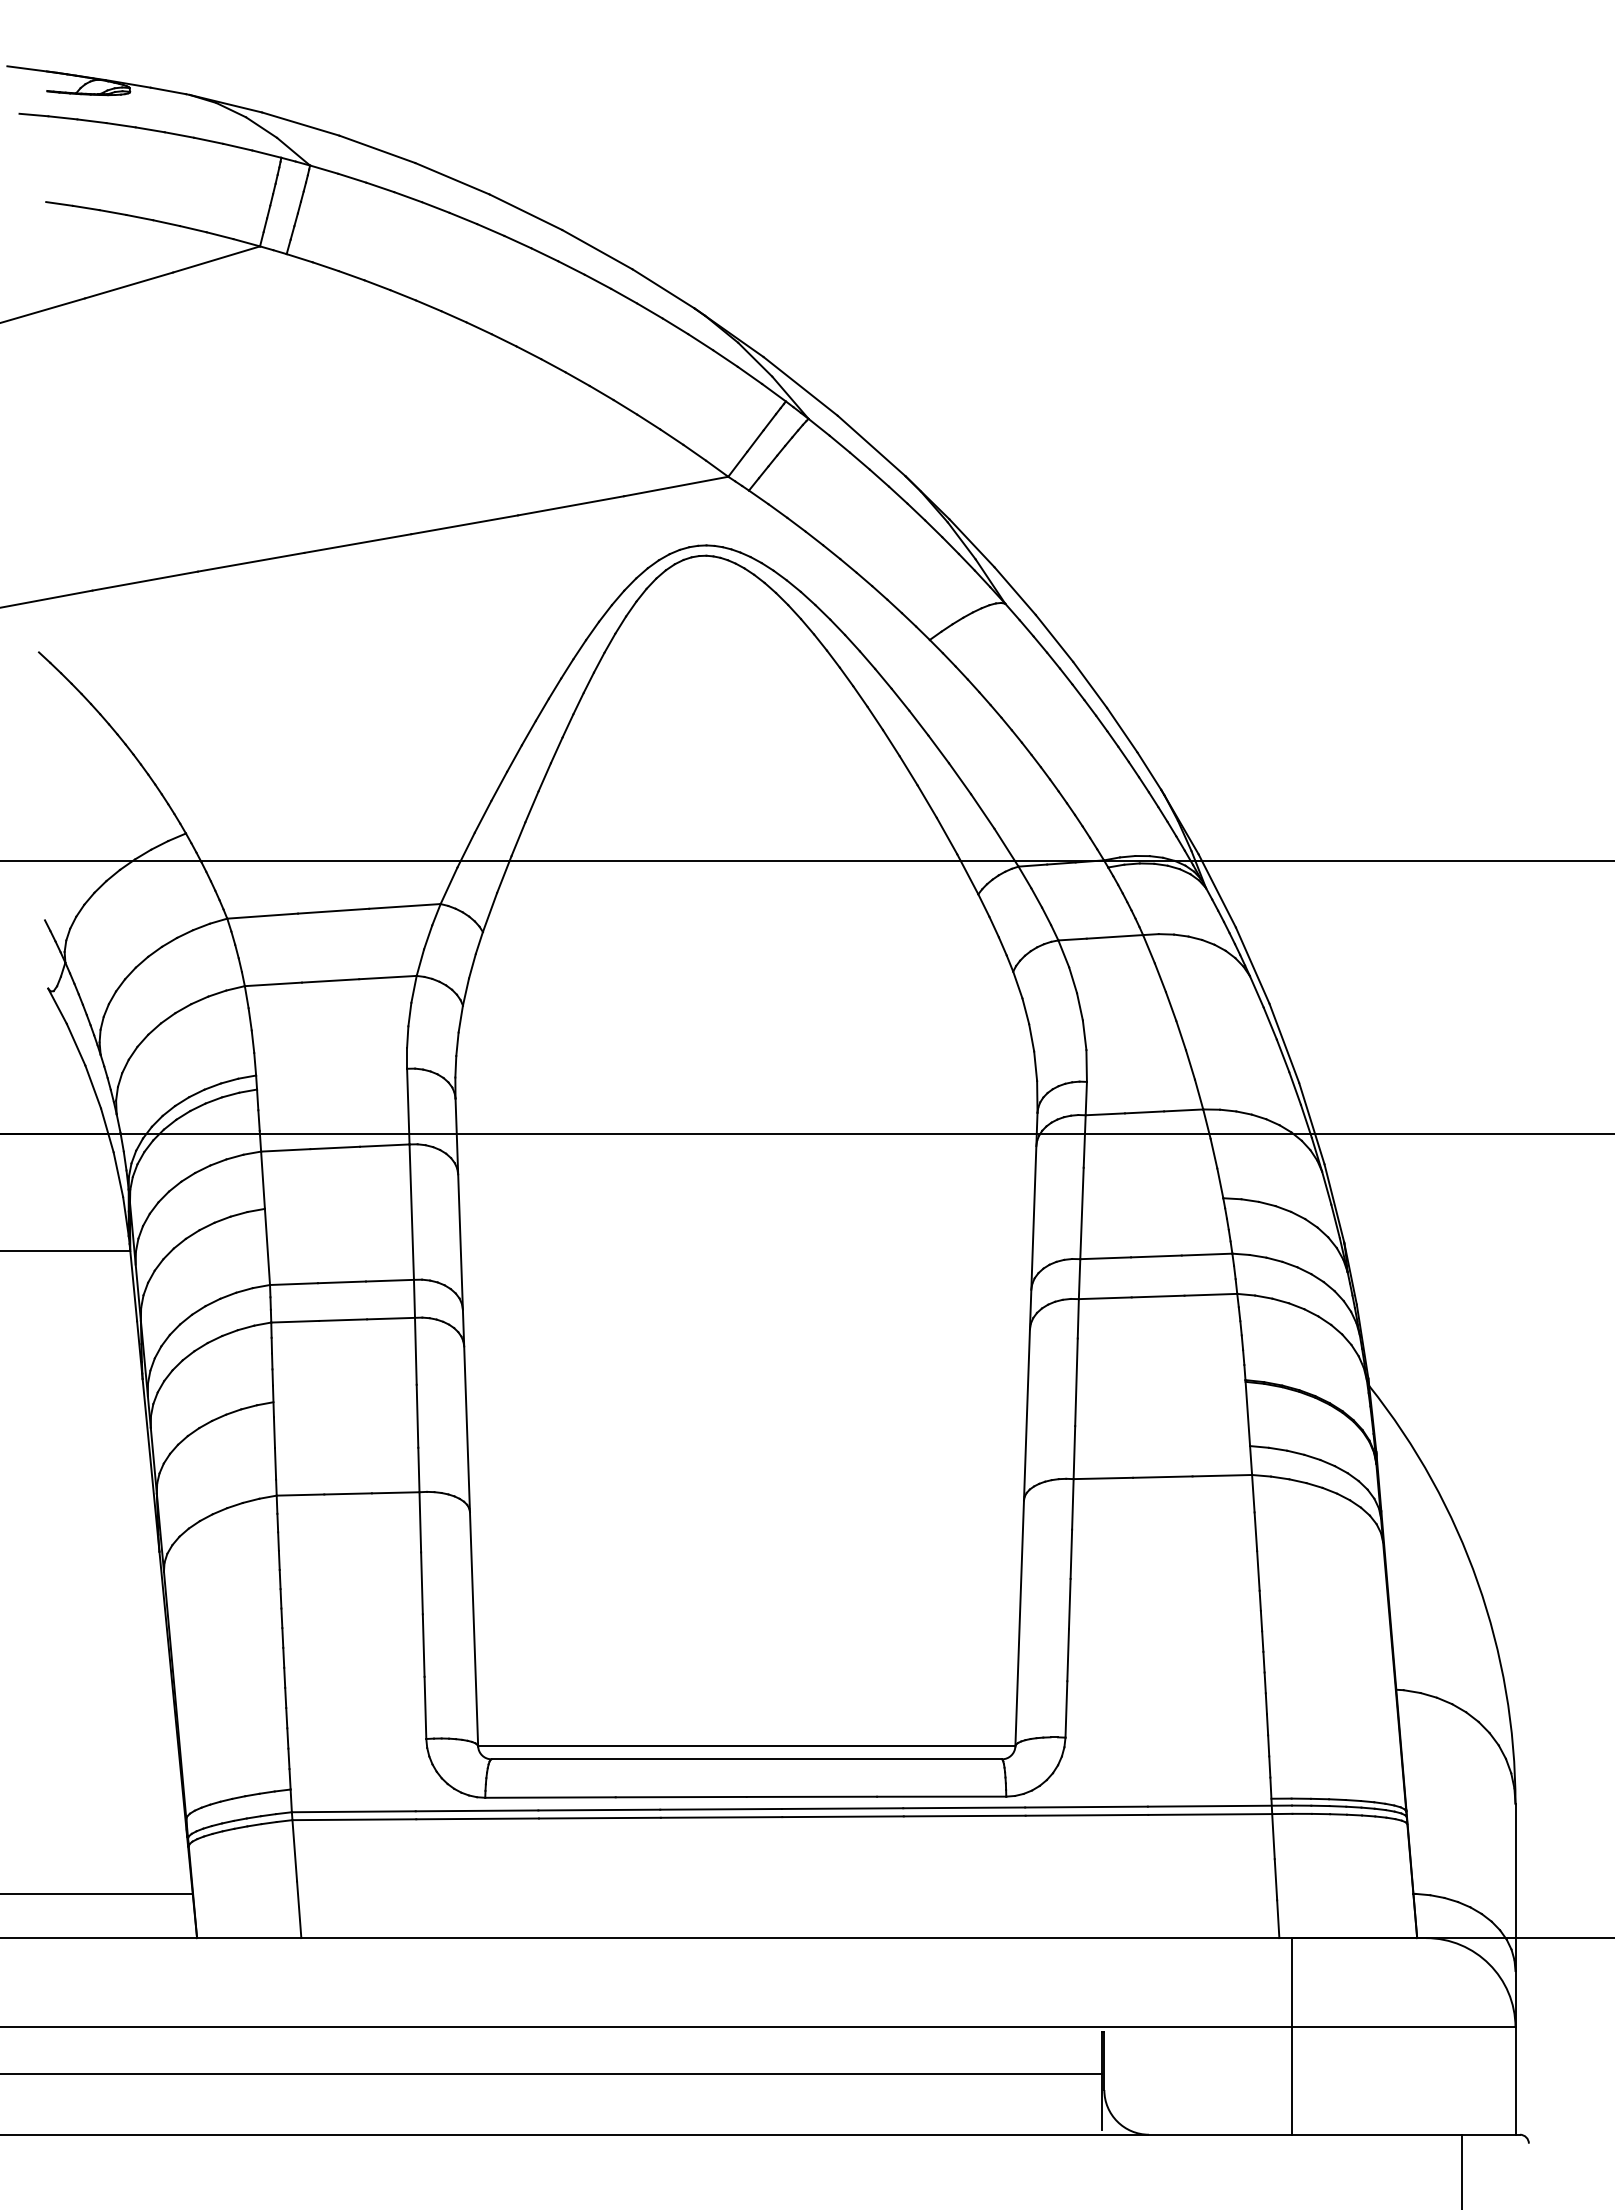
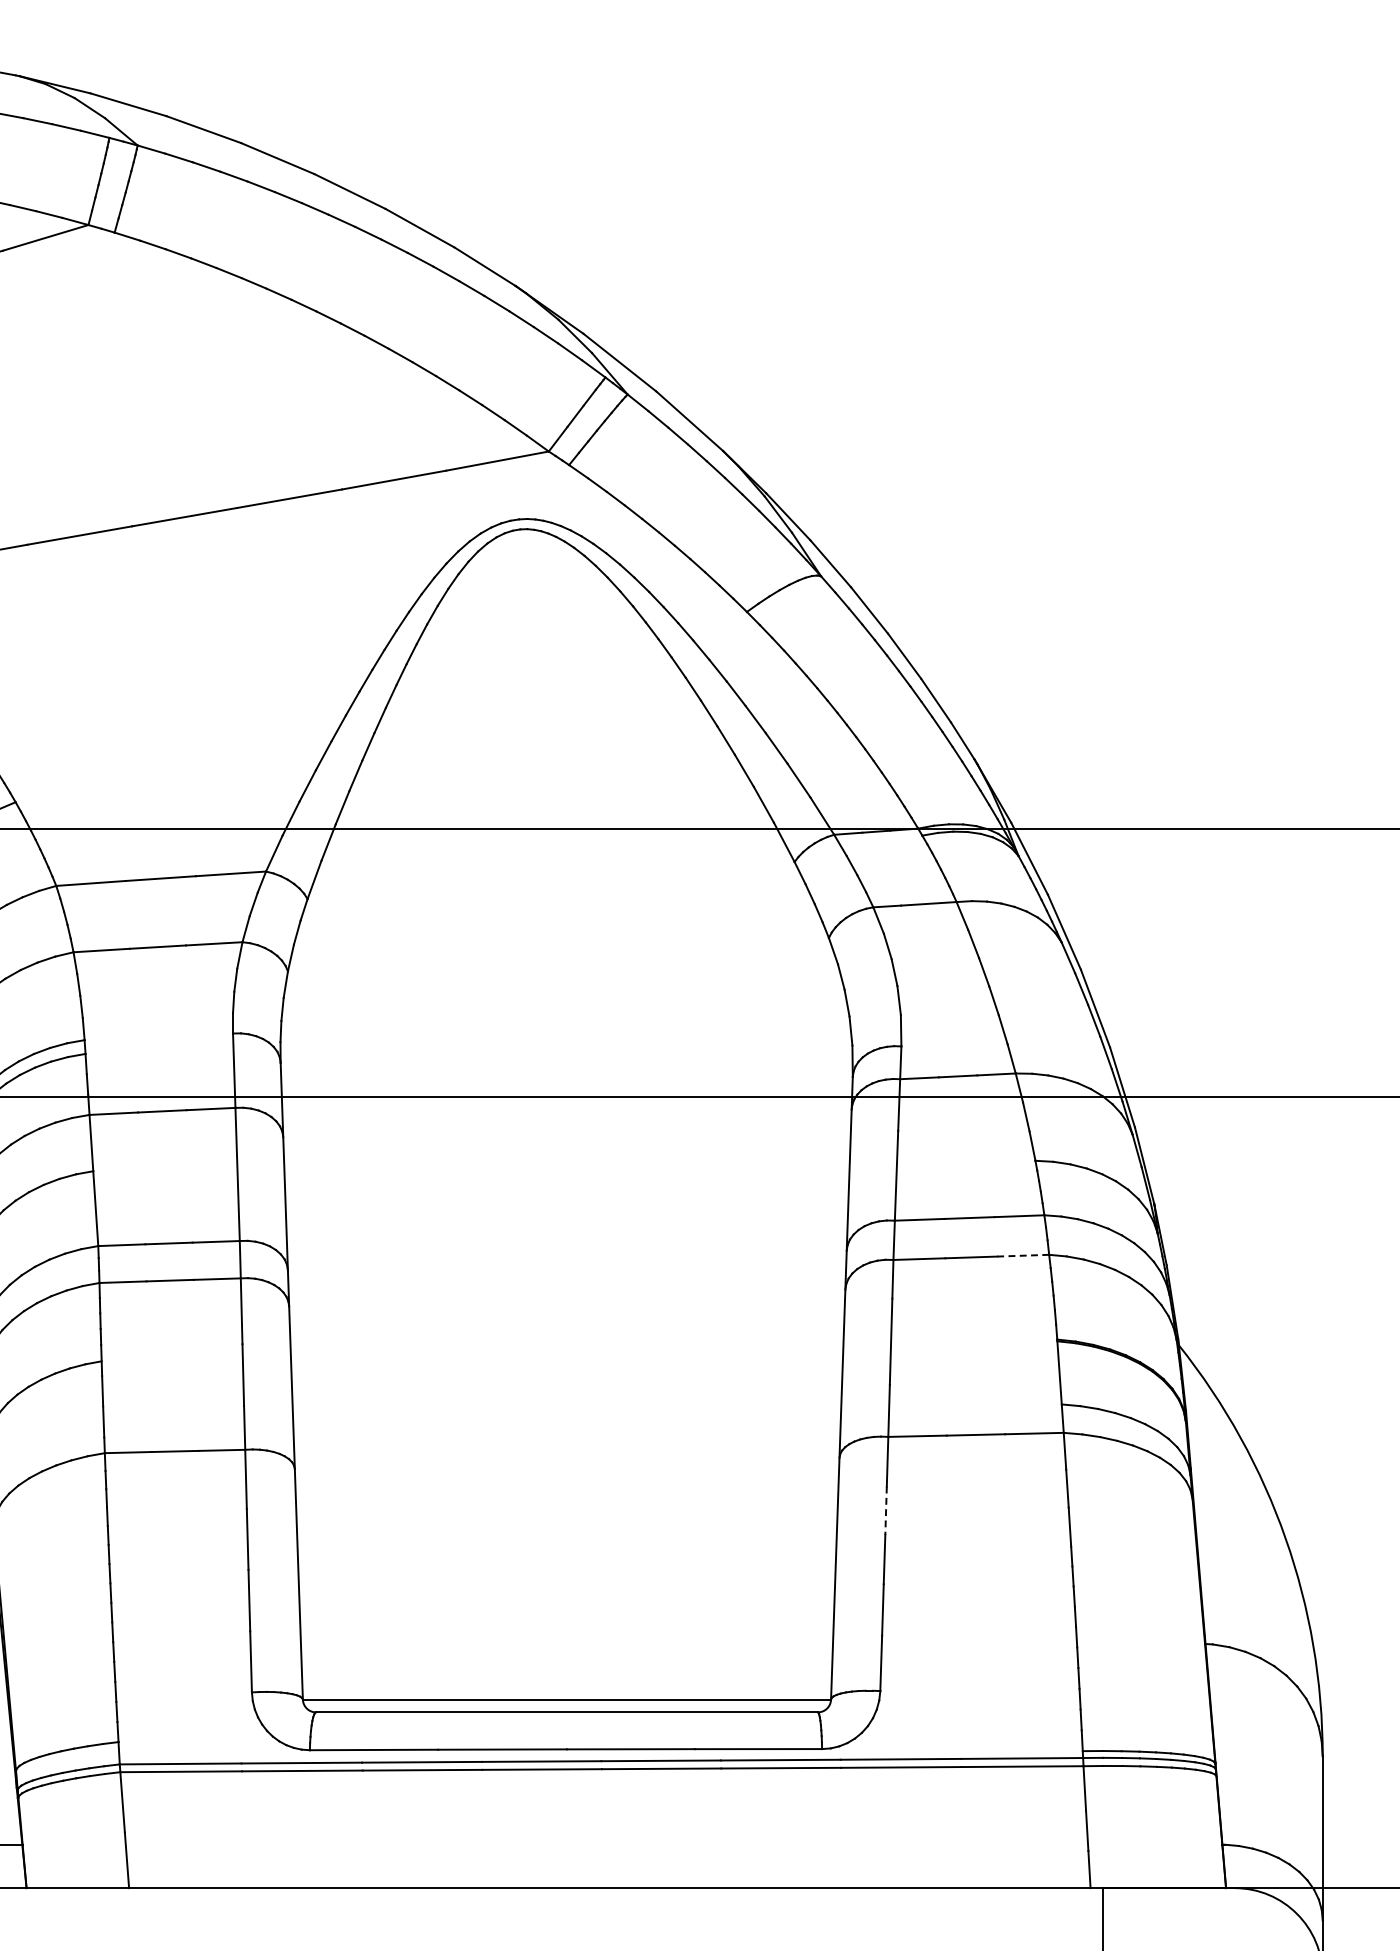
line: (1210, 1294) -> (1022, 1255), solid -> dashed
line: (1071, 1554) -> (886, 1511), solid -> dashed

